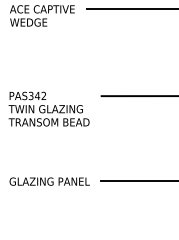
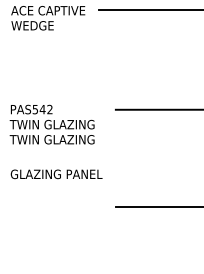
text: (31, 95) -> (35, 108), PAS342 -> PAS542
text: (52, 122) -> (59, 139), TRANSOM BEAD -> TWIN GLAZING
text: (49, 181) -> (56, 174), moved

